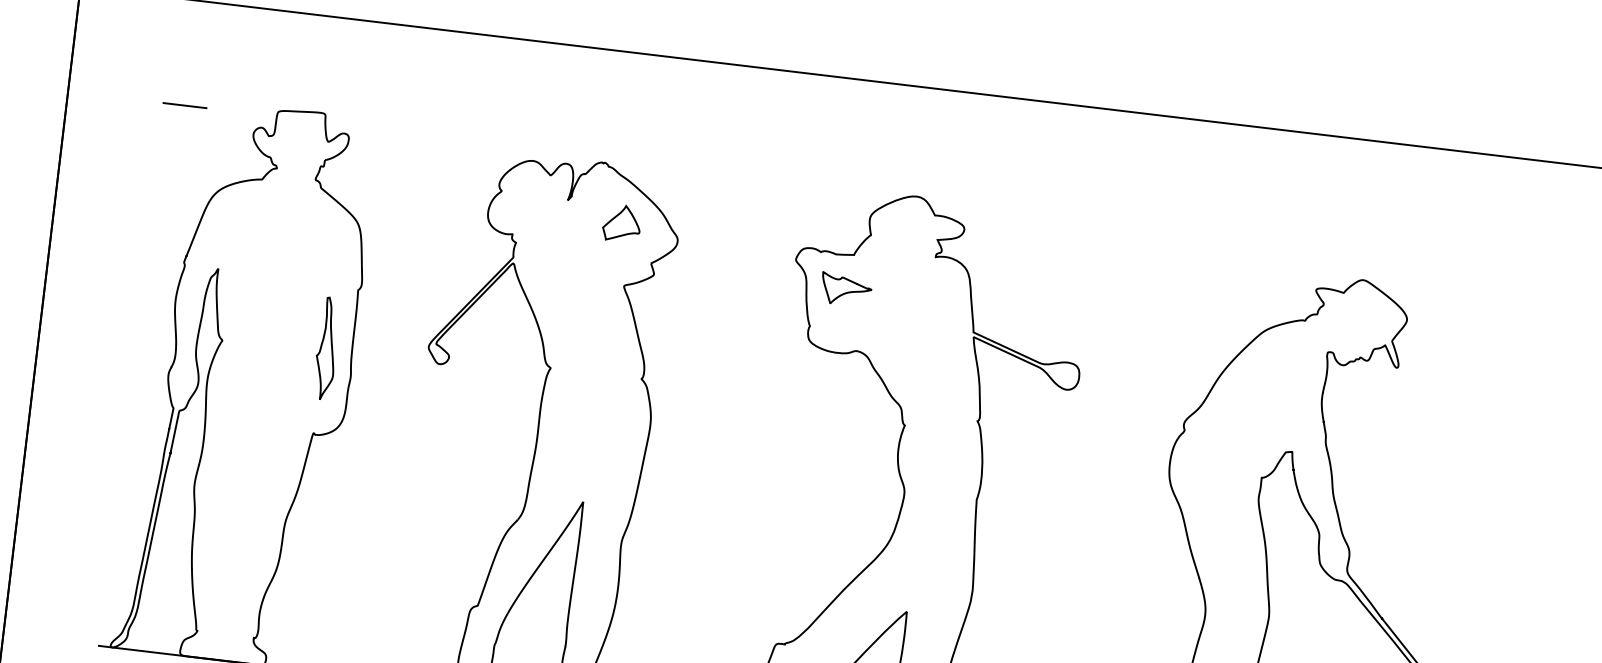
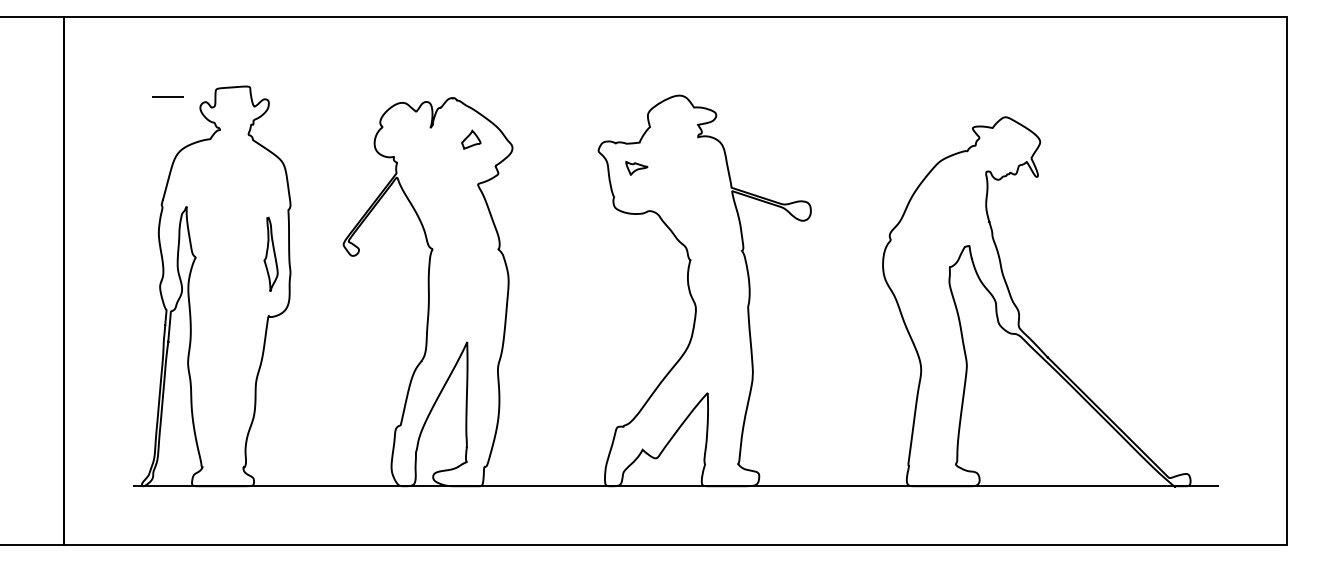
line: (184, 104) -> (167, 96), moved
part: (622, 222) -> (471, 139), size x0.7
part: (845, 290) -> (636, 168), size x0.6

